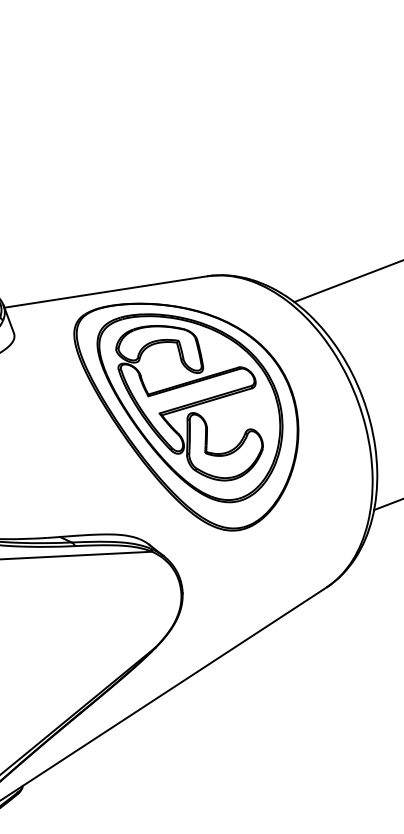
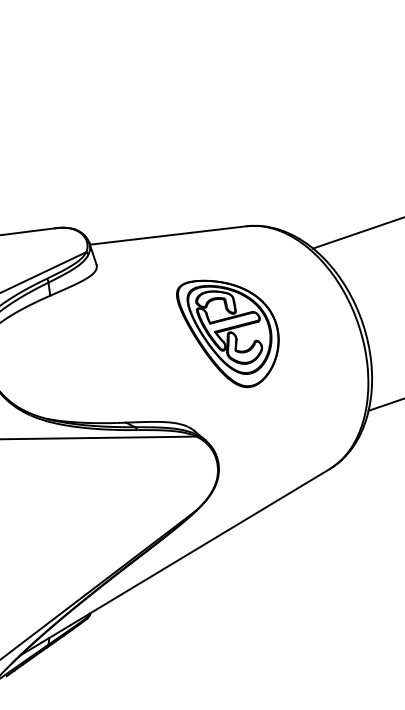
part: (187, 416) -> (227, 333), size x0.6

